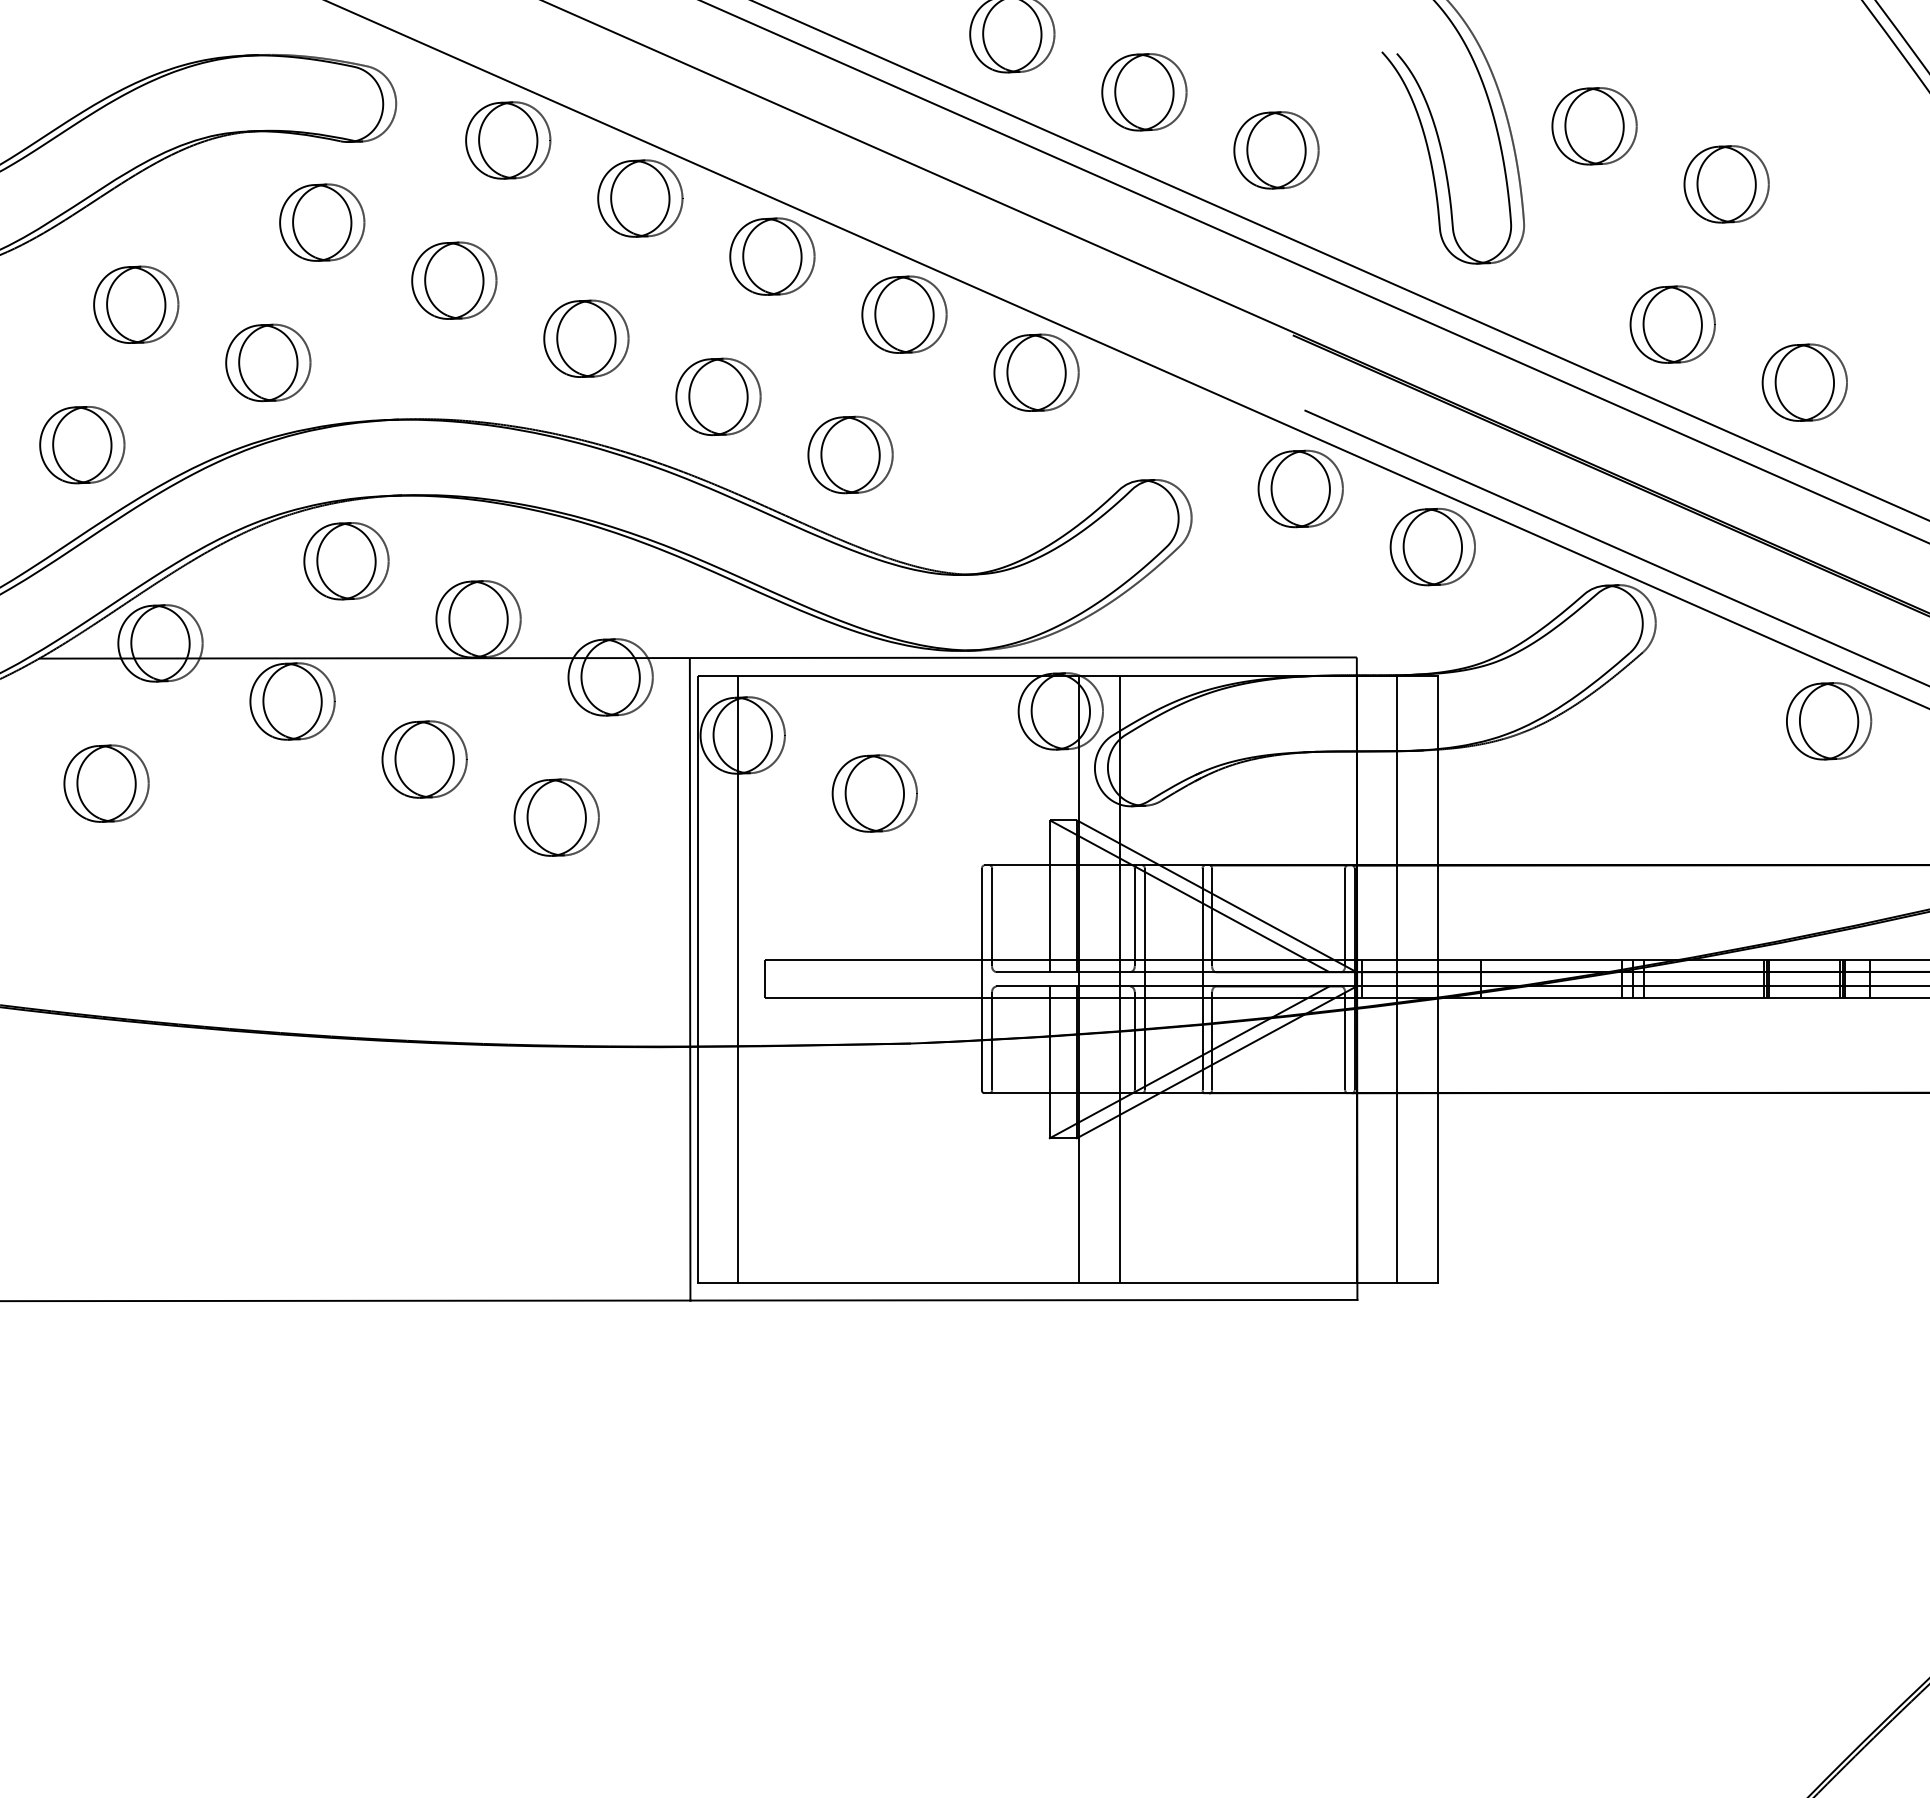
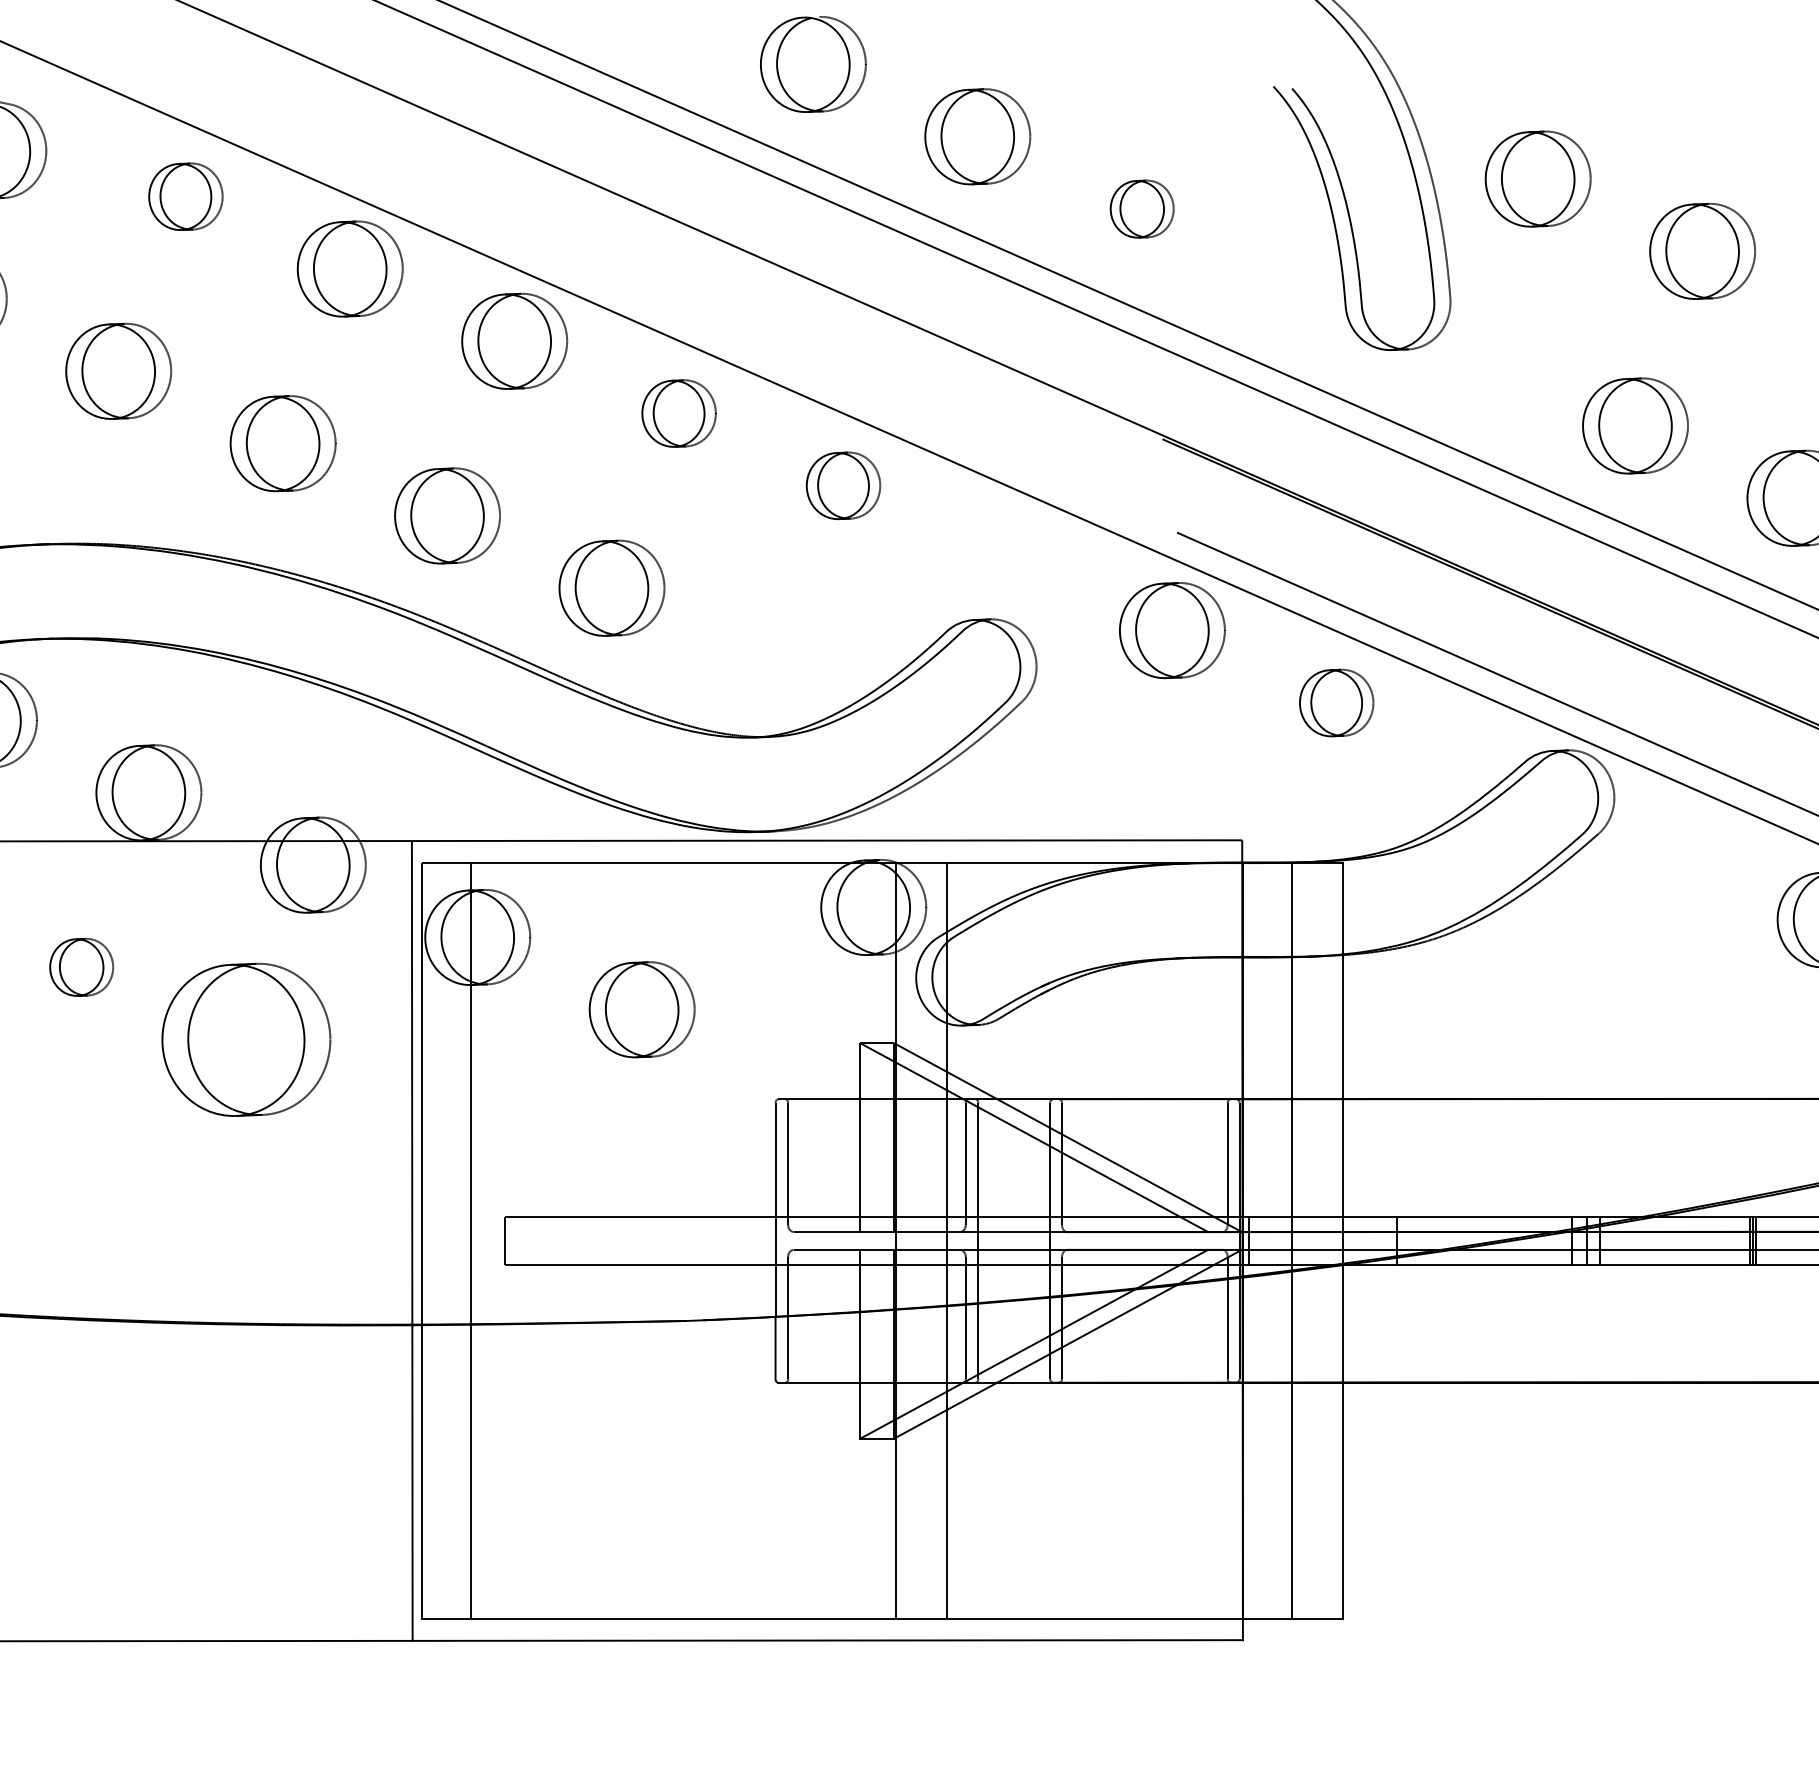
part: (508, 140) -> (186, 196), size x0.7
part: (1276, 150) -> (1142, 209), size x0.6
part: (904, 314) -> (679, 413), size x0.7
part: (1036, 372) -> (843, 485), size x0.7
part: (1432, 547) -> (1336, 703), size x0.7
part: (424, 759) -> (81, 967), size x0.6
part: (556, 817) -> (245, 1039), size x1.6

